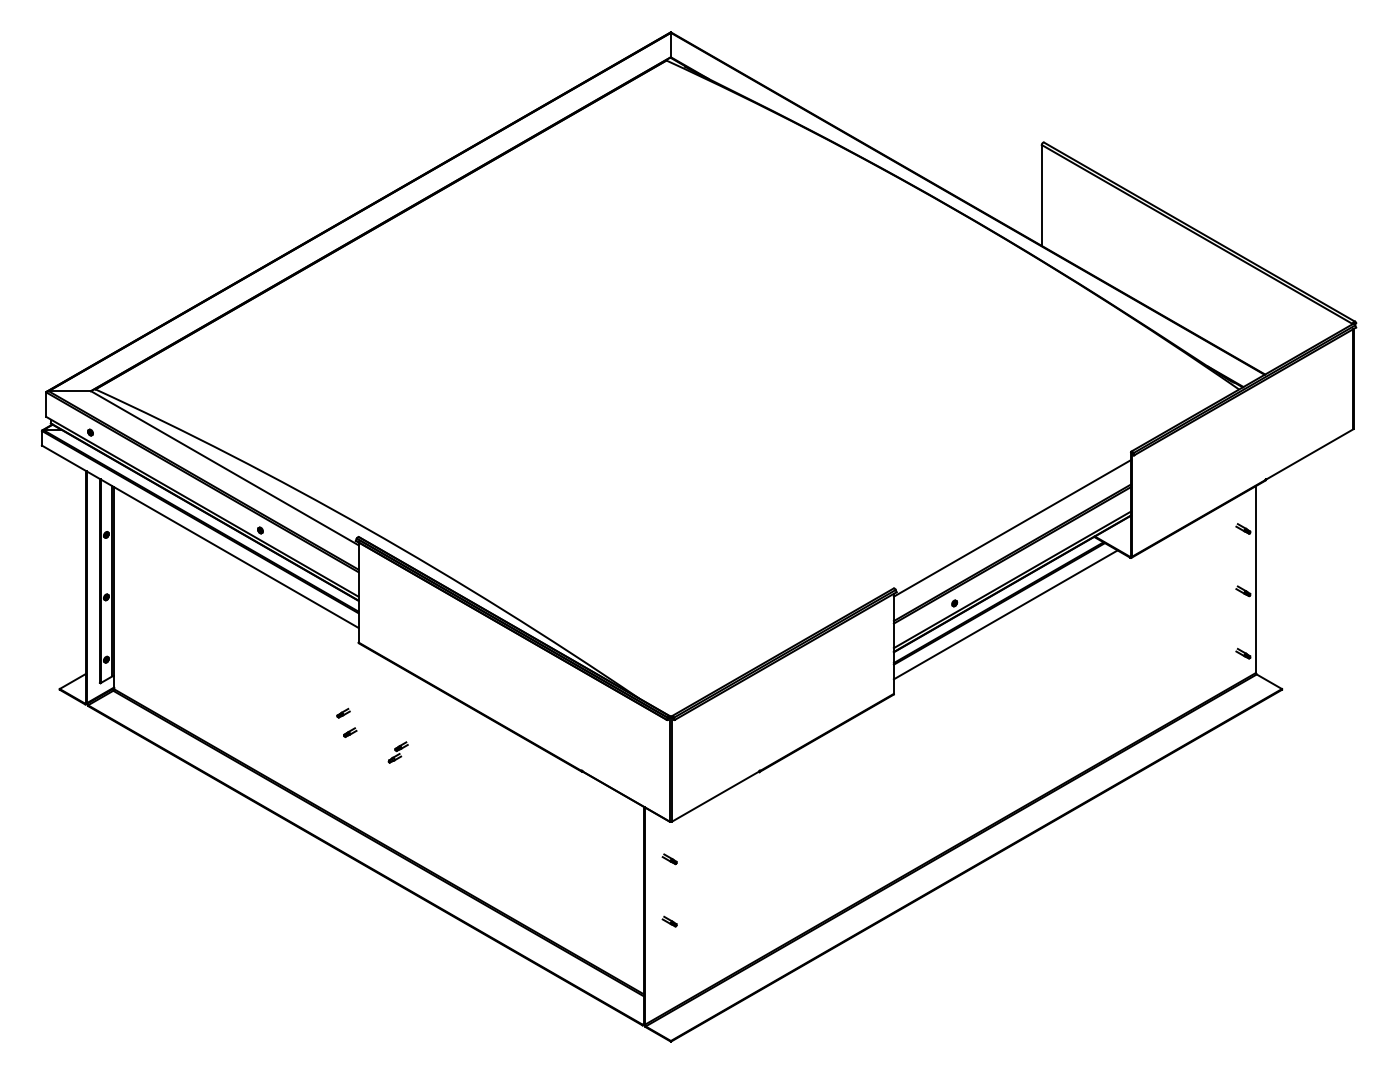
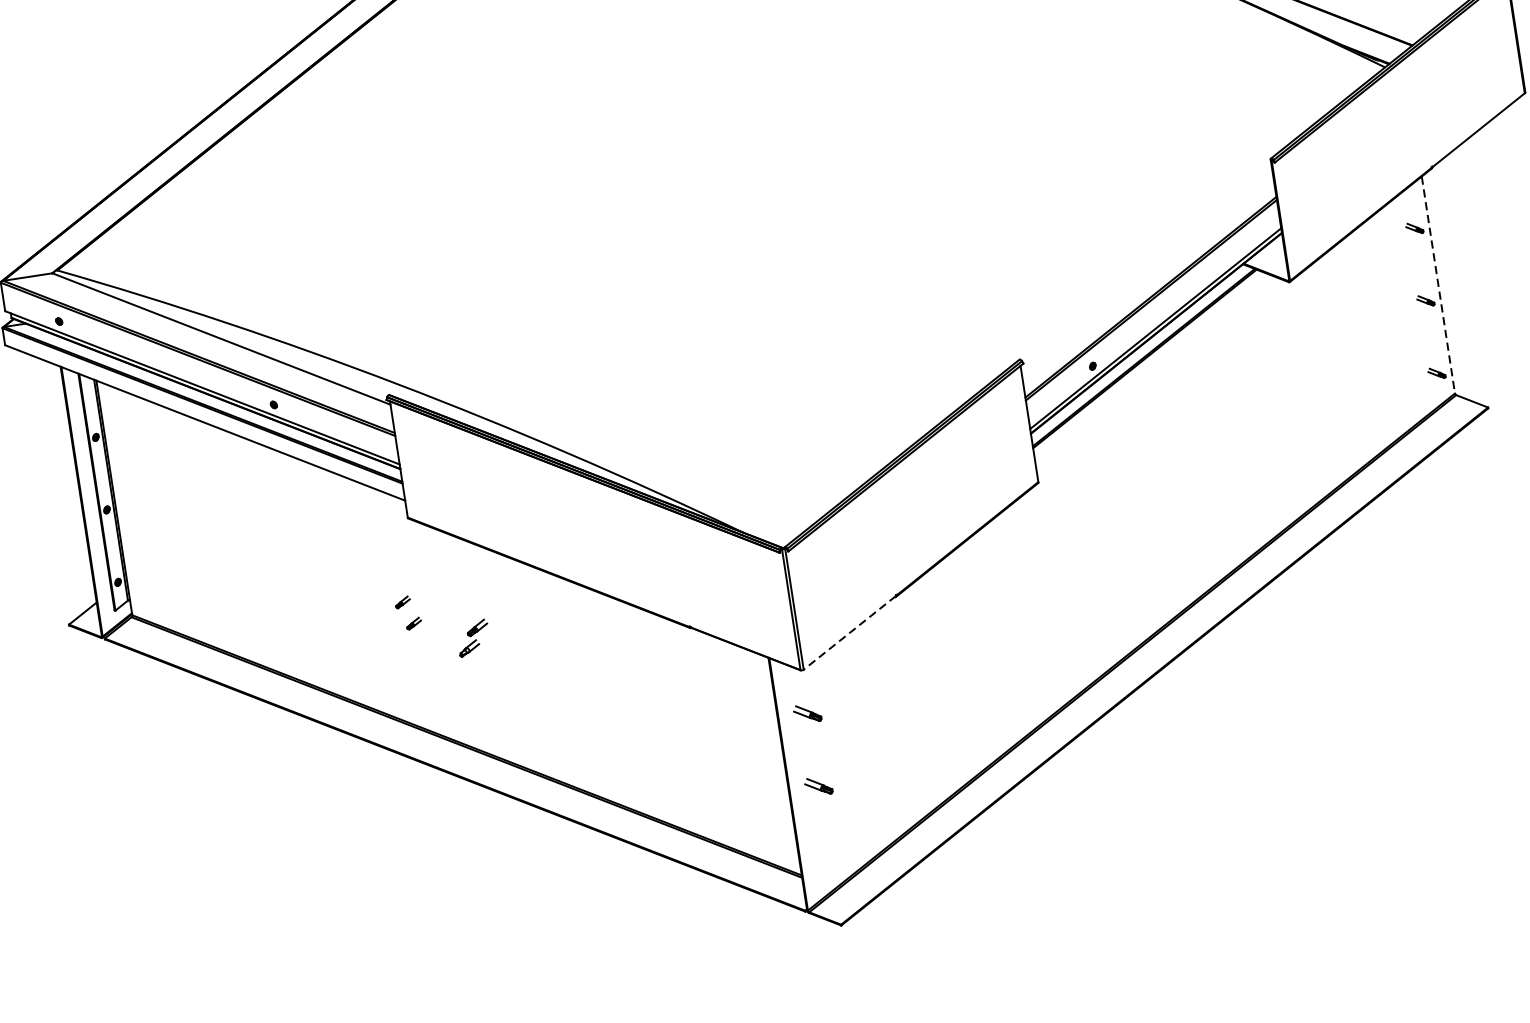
line: (1012, 528) -> (1146, 269), removed
line: (1255, 580) -> (1438, 286), solid -> dashed
line: (1005, 614) -> (1153, 370), removed
part: (397, 752) -> (472, 638), size x1.4
line: (715, 796) -> (849, 632), solid -> dashed
part: (669, 859) -> (807, 714), size x1.6
part: (669, 921) -> (818, 786), size x1.6

